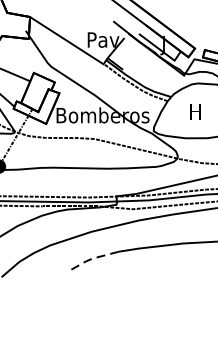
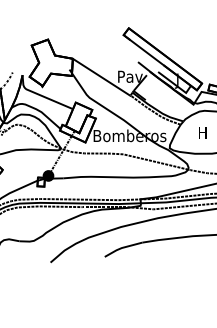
line: (92, 259) -> (121, 248), dashed -> solid

